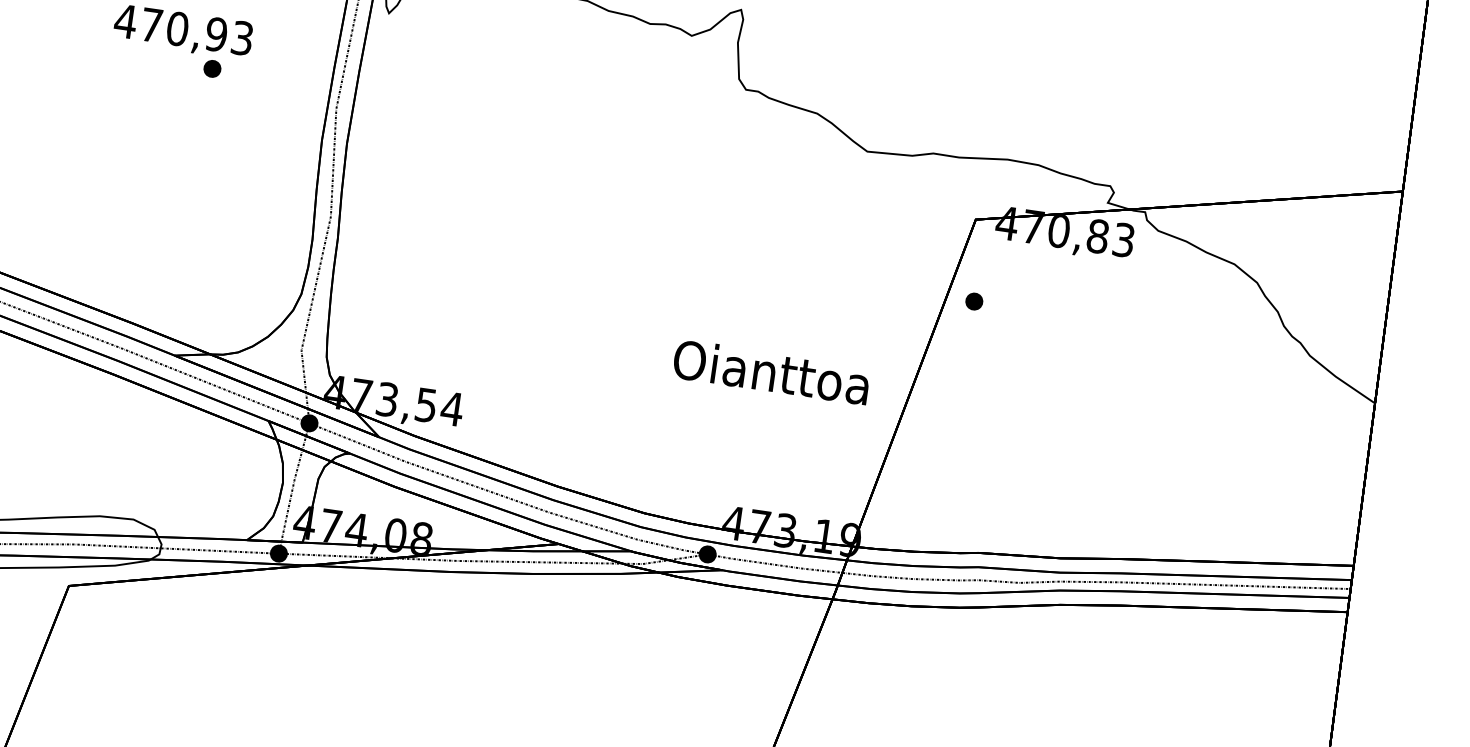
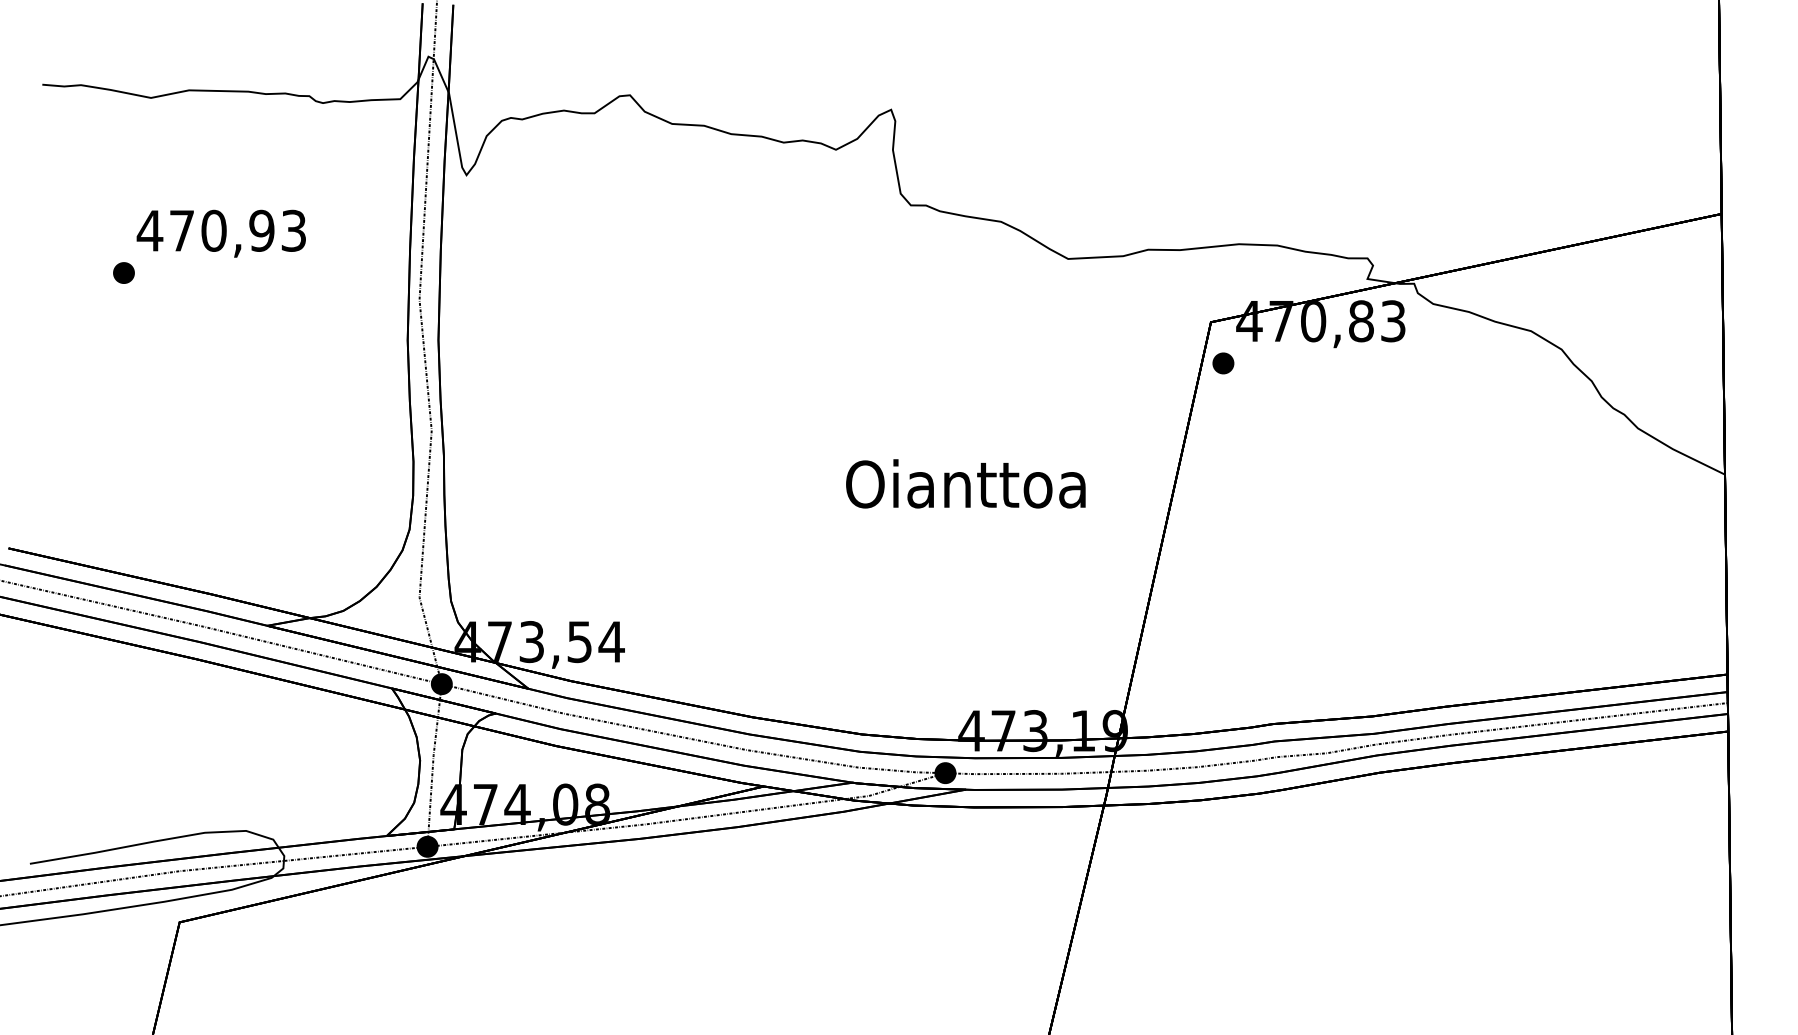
part: (212, 68) -> (123, 272), moved
part: (974, 301) -> (1223, 363), moved
text: (771, 371) -> (965, 483), moved

